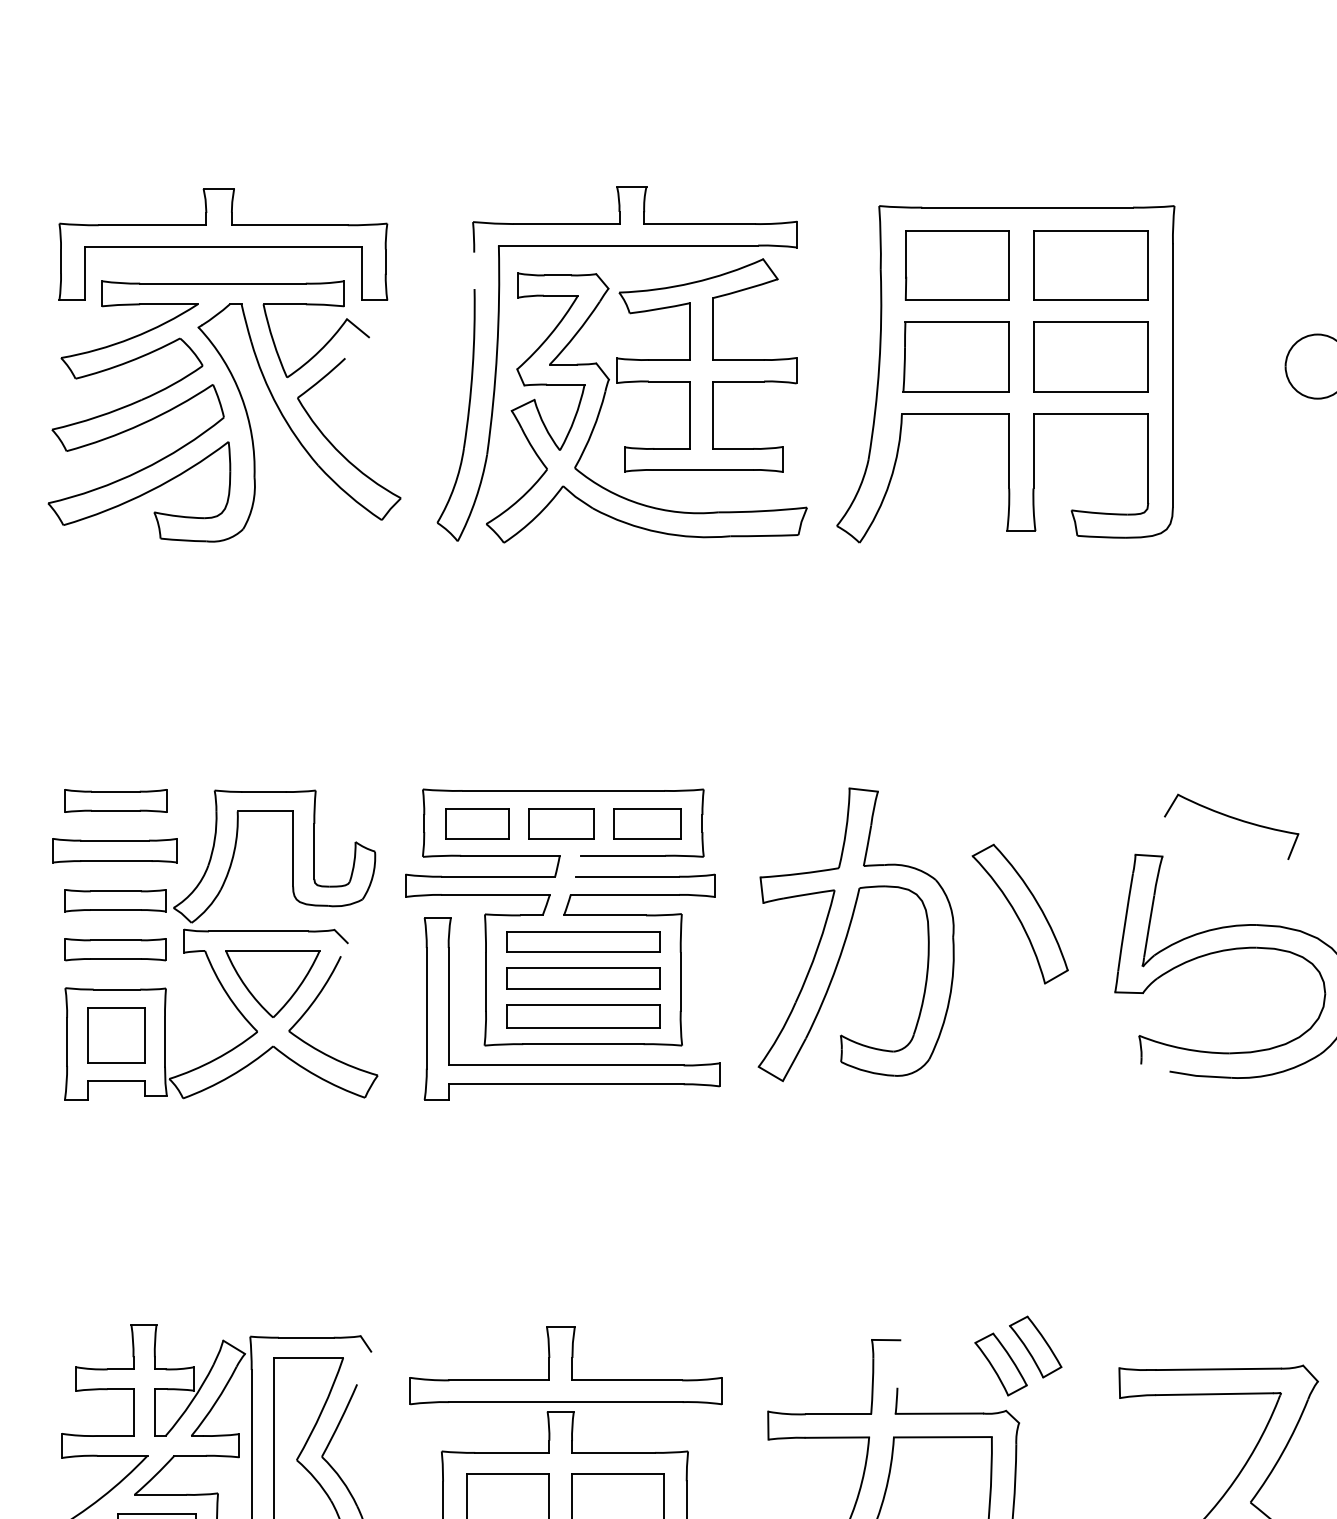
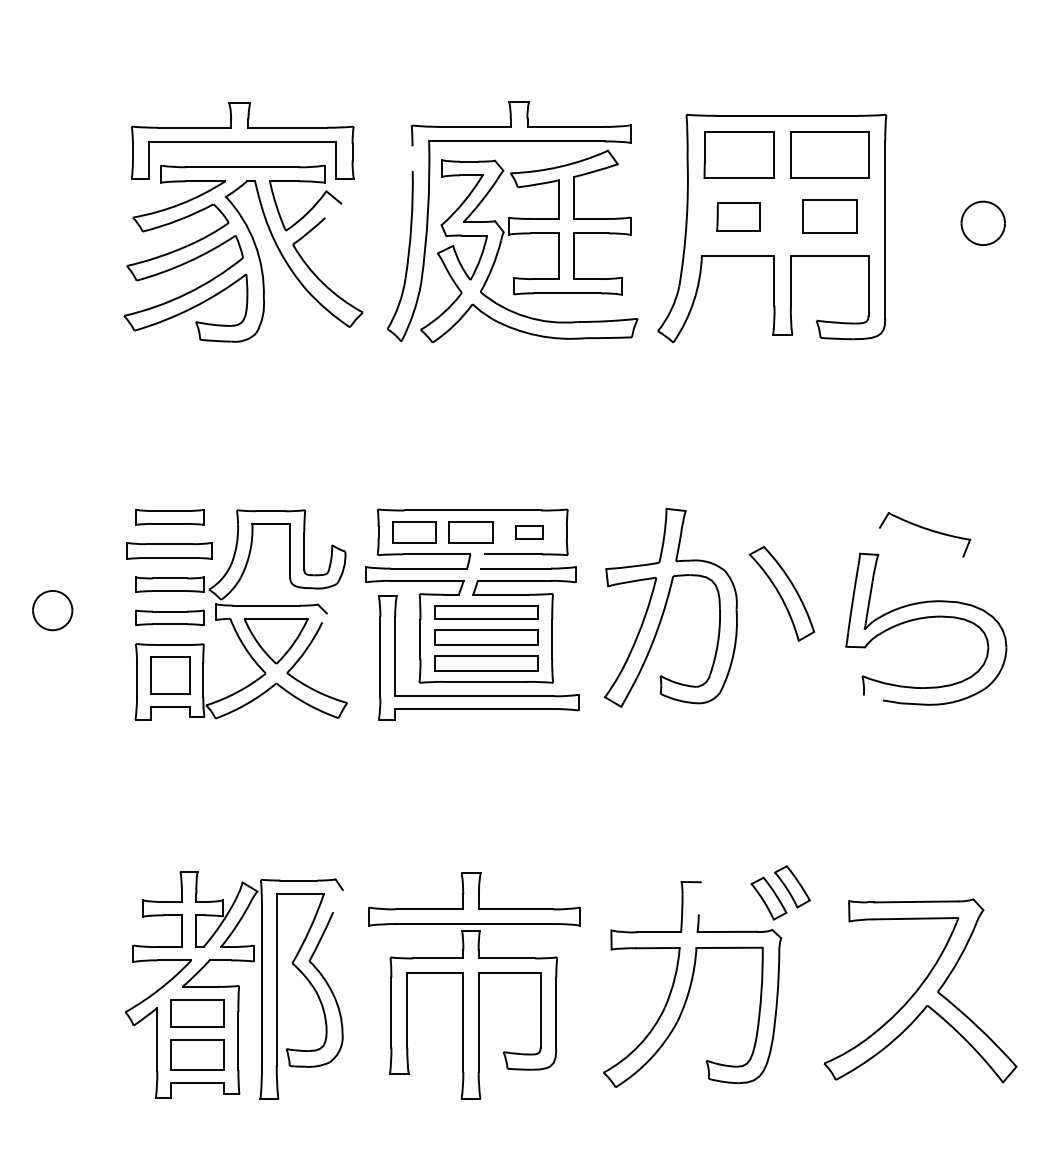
part: (956, 356) -> (738, 216), size x0.6
part: (1090, 356) -> (829, 216), size x0.7
part: (647, 823) -> (529, 532), size x0.6

